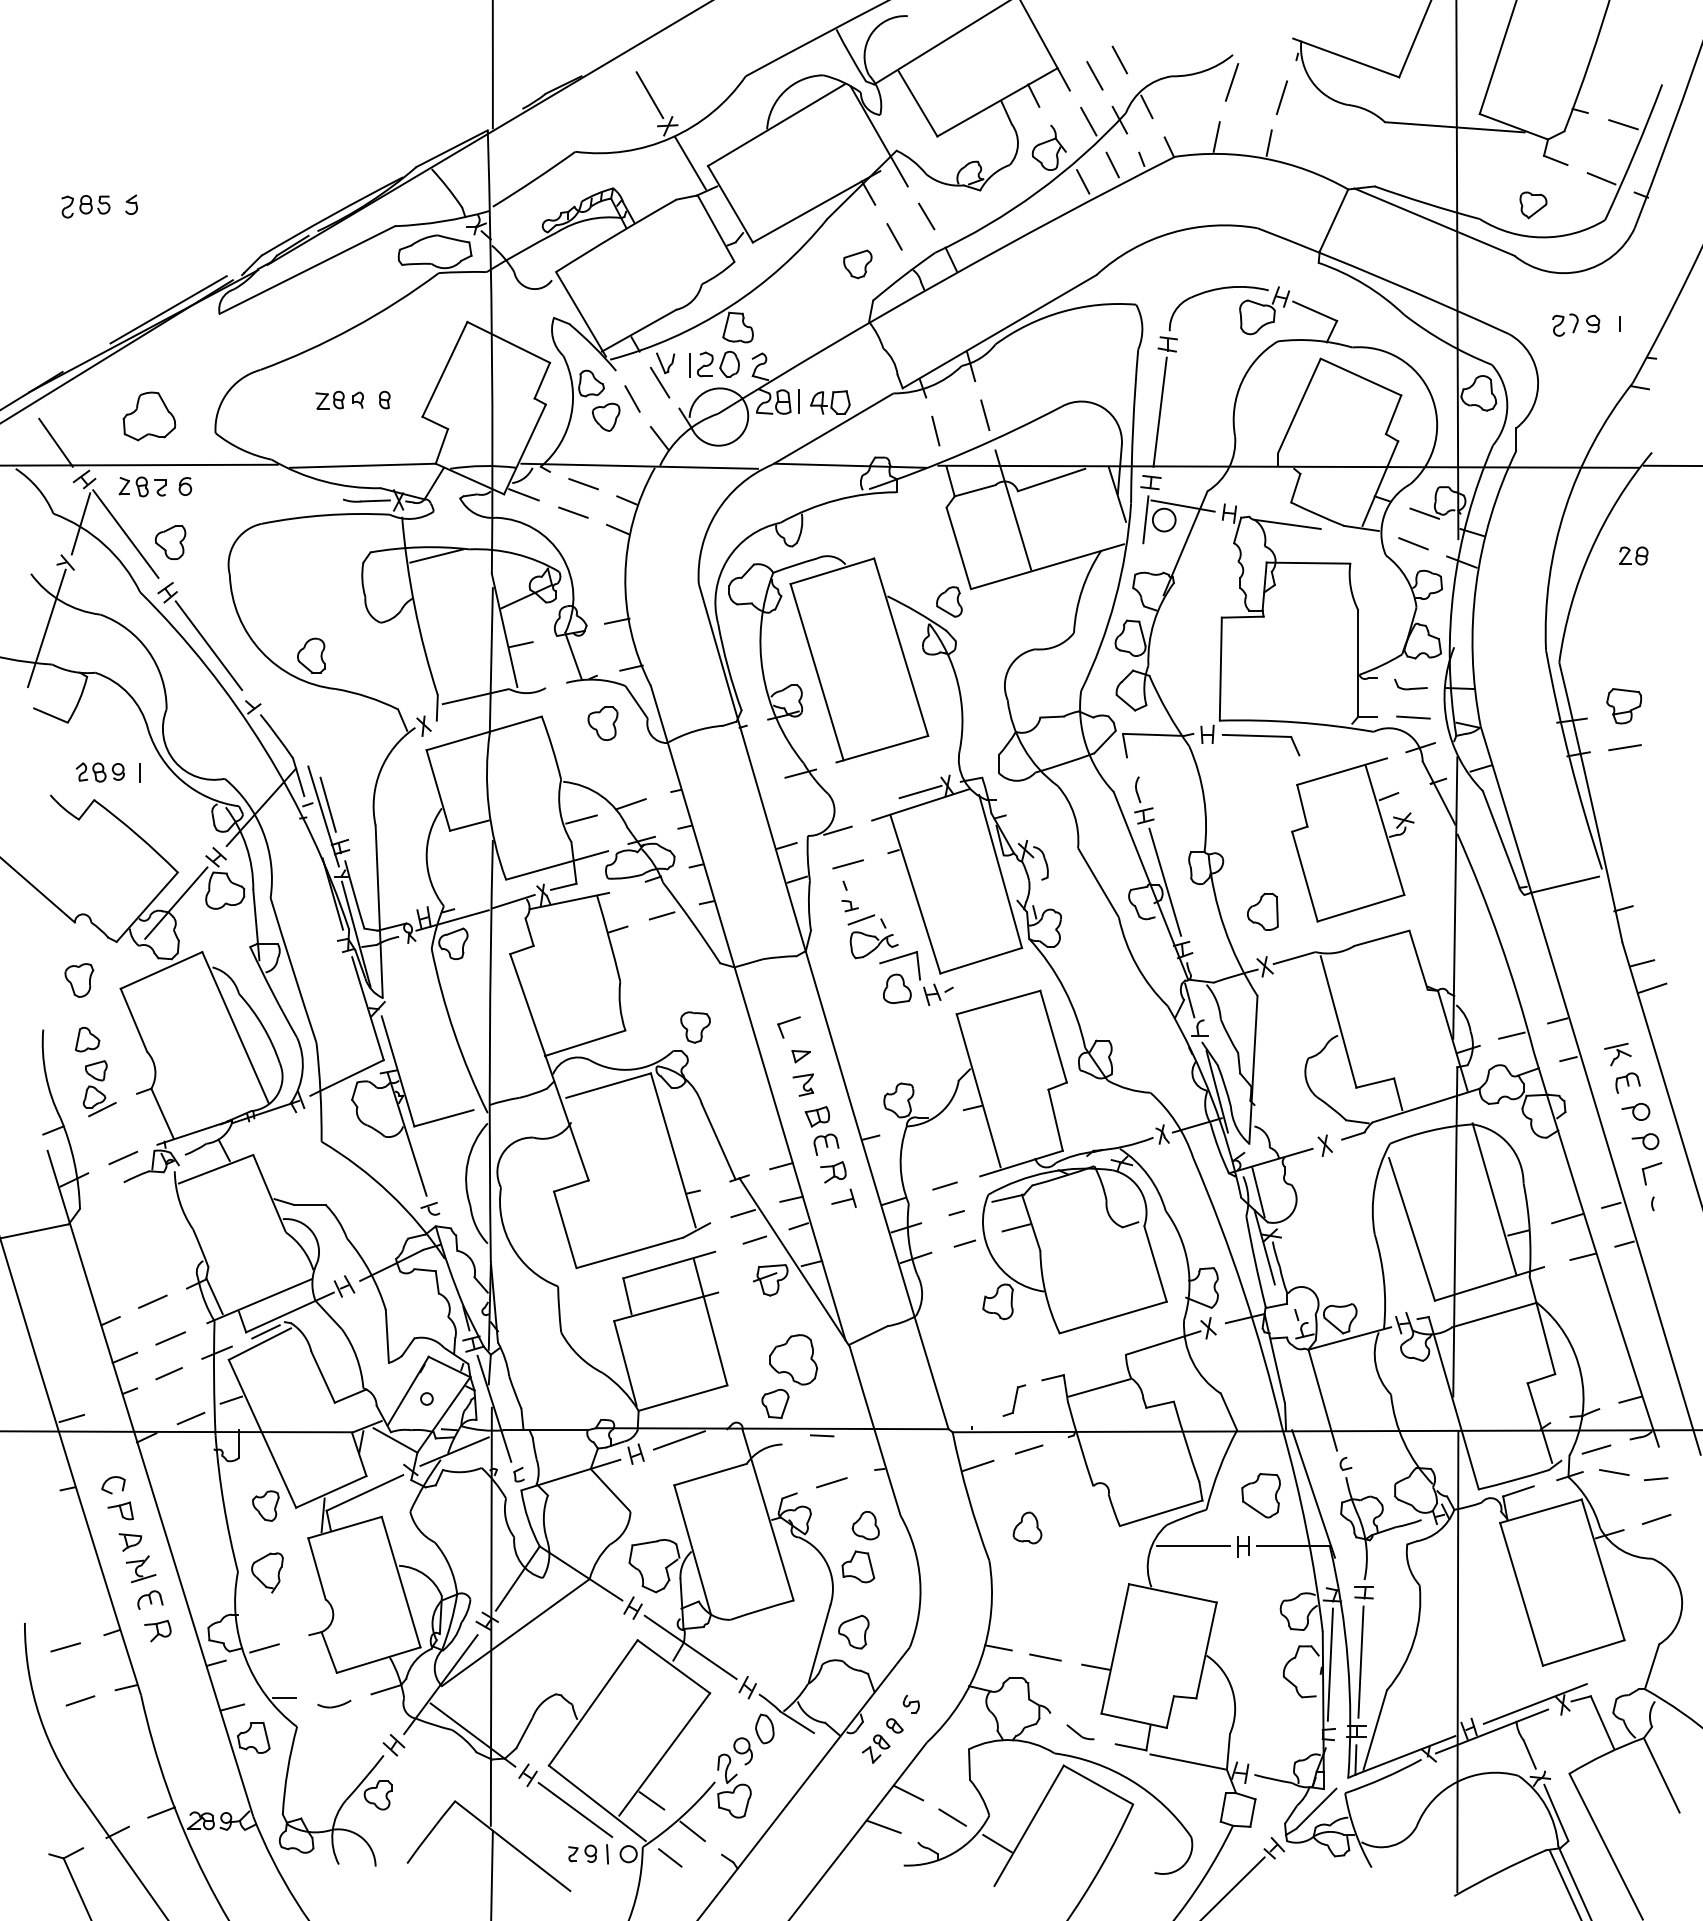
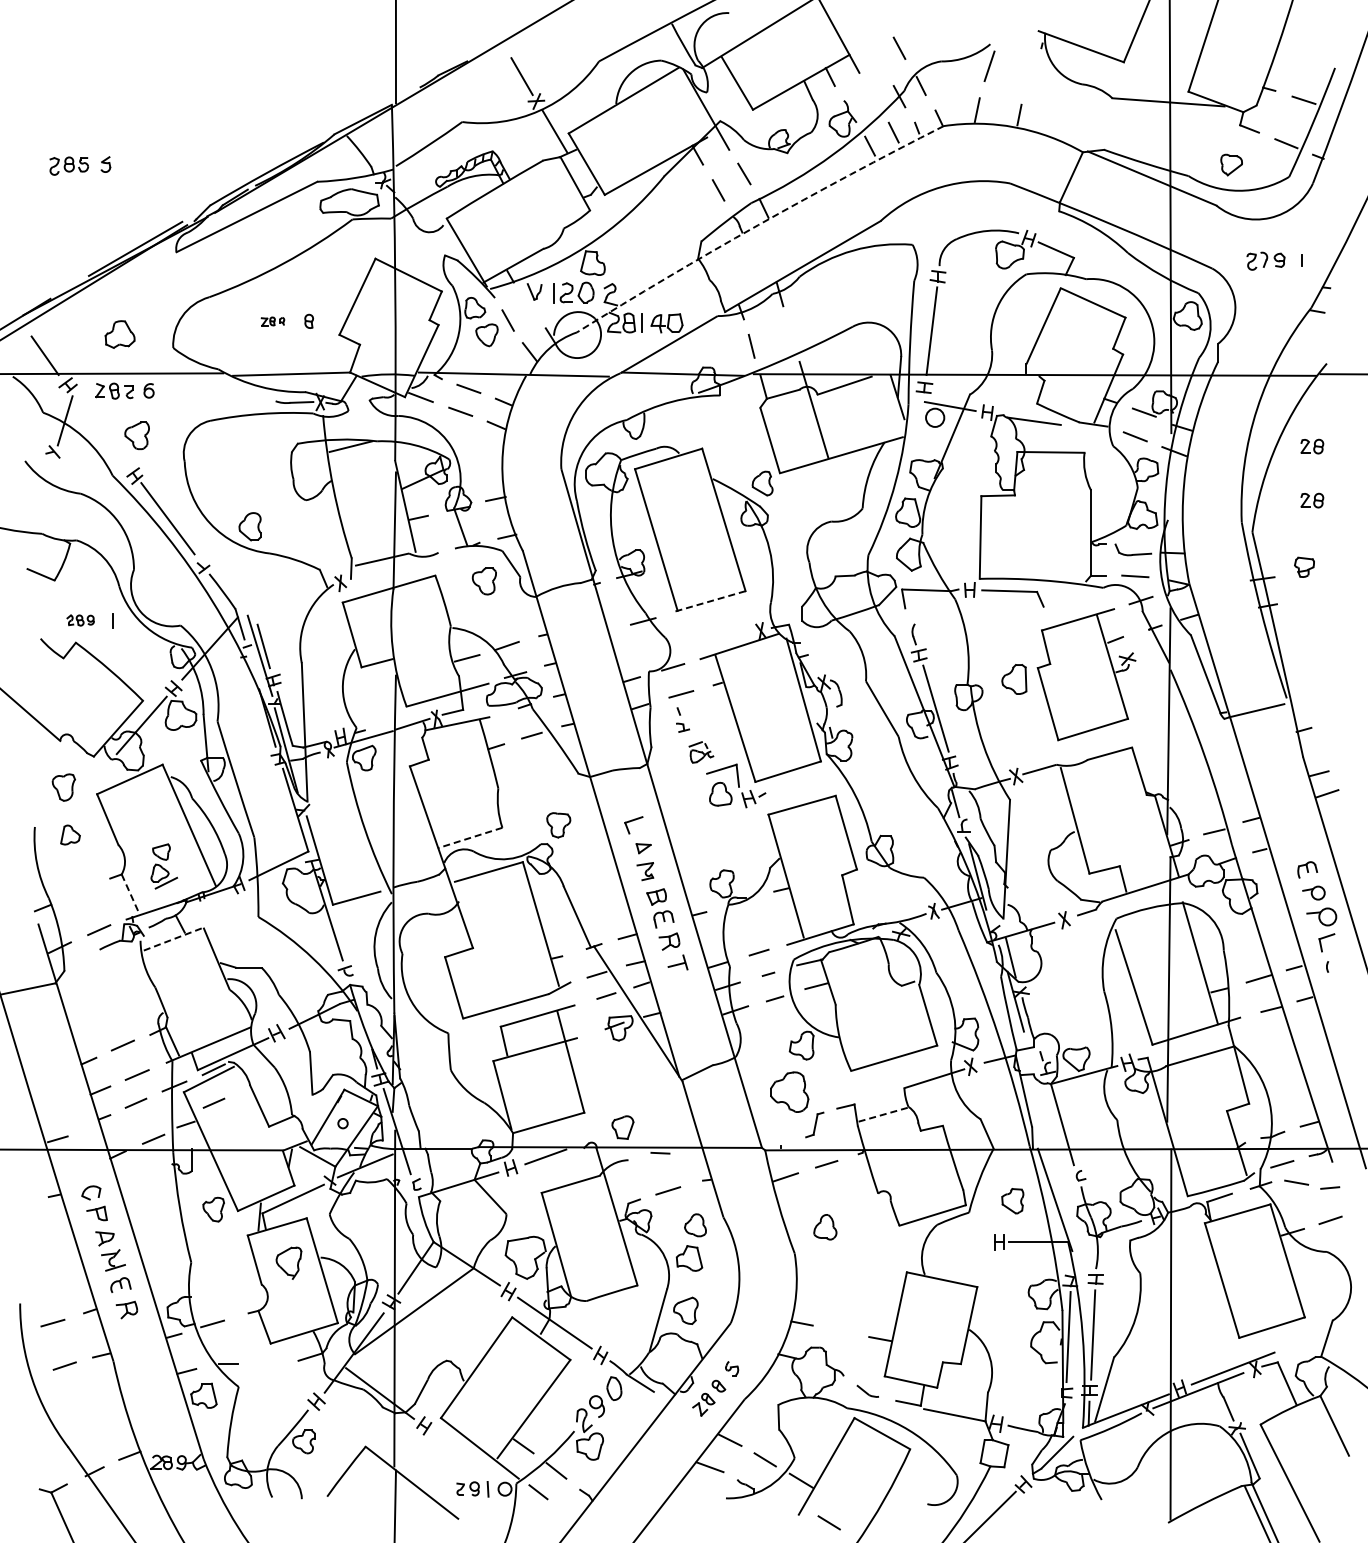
line: (1094, 75) -> (879, 60), removed
line: (1281, 97) -> (1029, 78), removed
line: (1088, 121) -> (874, 97), removed
part: (858, 264) -> (689, 212), removed
arc: (944, 280) -> (758, 225), solid -> dashed
line: (659, 382) -> (529, 307), removed
part: (339, 400) -> (272, 321), size x0.6
line: (985, 415) -> (791, 333), removed
part: (148, 416) -> (119, 334), size x0.7
line: (1145, 519) -> (920, 417), removed
line: (126, 533) -> (101, 428), removed
part: (1634, 623) -> (1312, 500), added
line: (46, 628) -> (37, 504), removed
part: (1409, 684) -> (1132, 549), size x1.4
part: (1624, 706) -> (1304, 567), size x0.7
line: (1624, 747) -> (1304, 600), removed
line: (882, 748) -> (708, 601), solid -> dashed
part: (100, 772) -> (80, 620), size x0.7
line: (920, 792) -> (739, 636), removed
part: (1263, 911) -> (1014, 679), moved
part: (873, 936) -> (701, 752), size x0.6
line: (585, 1043) -> (470, 838), solid -> dashed
part: (1617, 1053) -> (1299, 846), removed
part: (100, 1088) -> (164, 866), moved
line: (162, 1113) -> (130, 894), solid -> dashed
part: (1645, 1141) -> (1321, 916), size x1.4
line: (217, 1168) -> (174, 938), solid -> dashed
part: (793, 1358) -> (789, 1091), moved
line: (265, 1372) -> (213, 1102), added
line: (1099, 1387) -> (883, 1114), solid -> dashed
part: (1260, 1494) -> (1012, 1200), size x0.7
line: (1193, 1546) -> (958, 1242), removed
part: (266, 1571) -> (288, 1262), moved
line: (1045, 1656) -> (839, 1330), removed
part: (334, 1703) -> (268, 1368), removed
line: (574, 1809) -> (461, 1453), removed
line: (1031, 1895) -> (828, 1522), added

